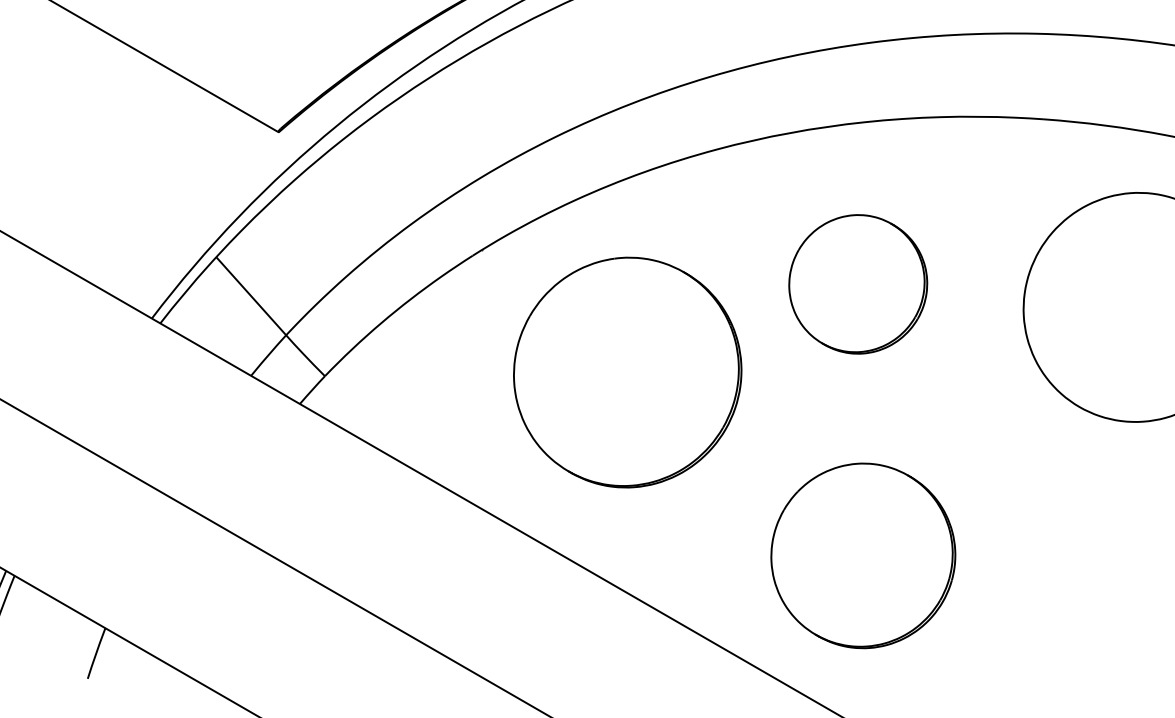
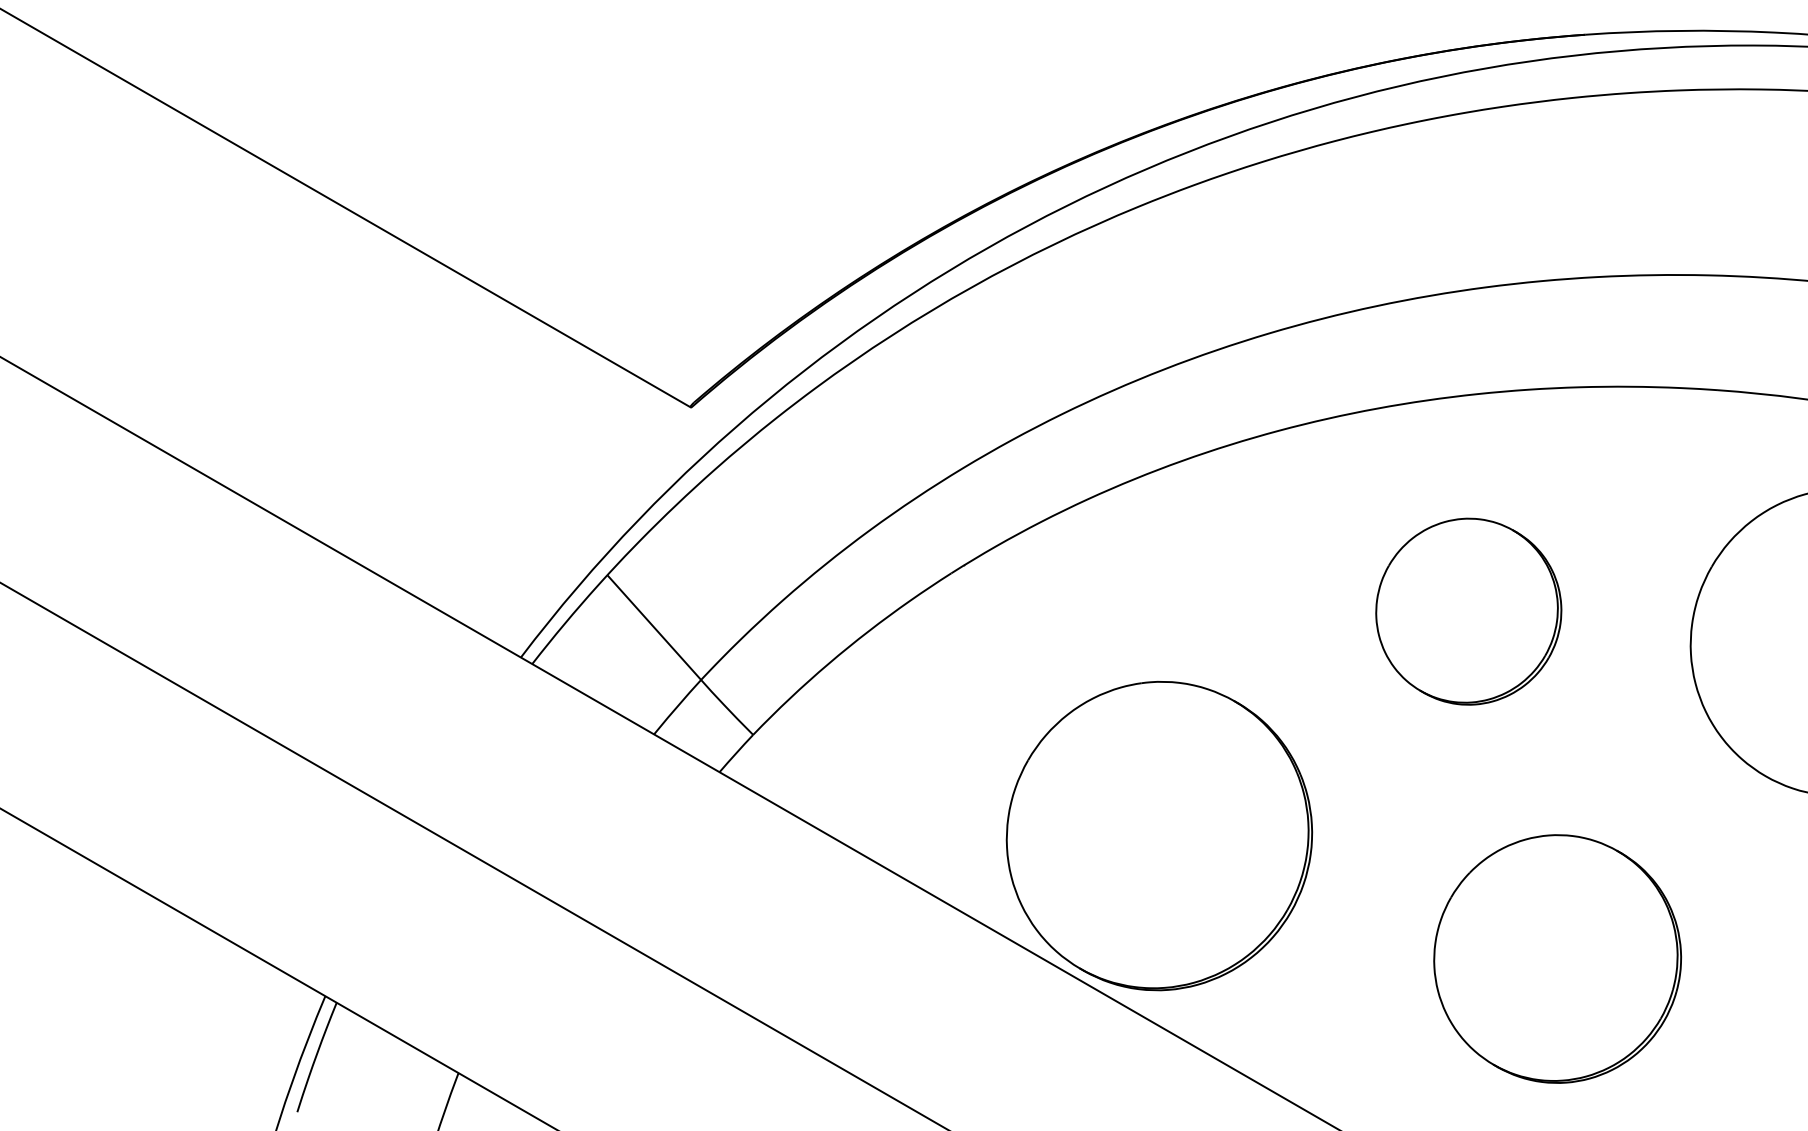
part: (627, 372) -> (1159, 836), moved
part: (863, 555) -> (1557, 958), moved

